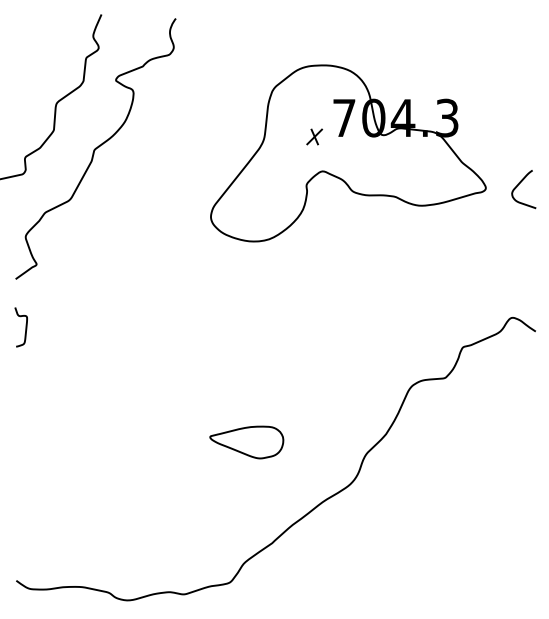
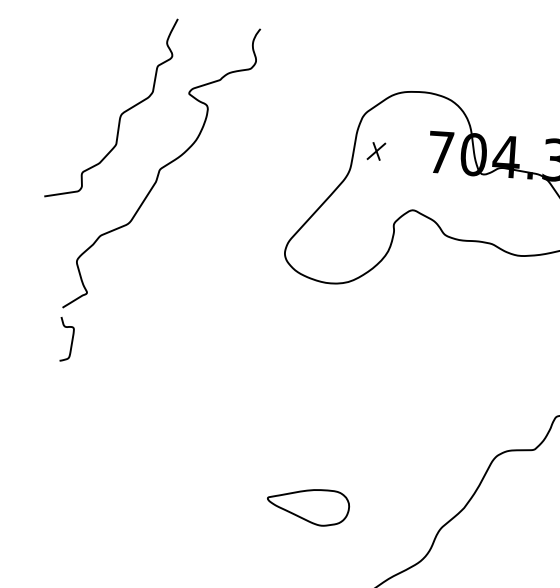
part: (314, 136) -> (376, 150), moved
curve: (25, 327) -> (71, 340), moved

